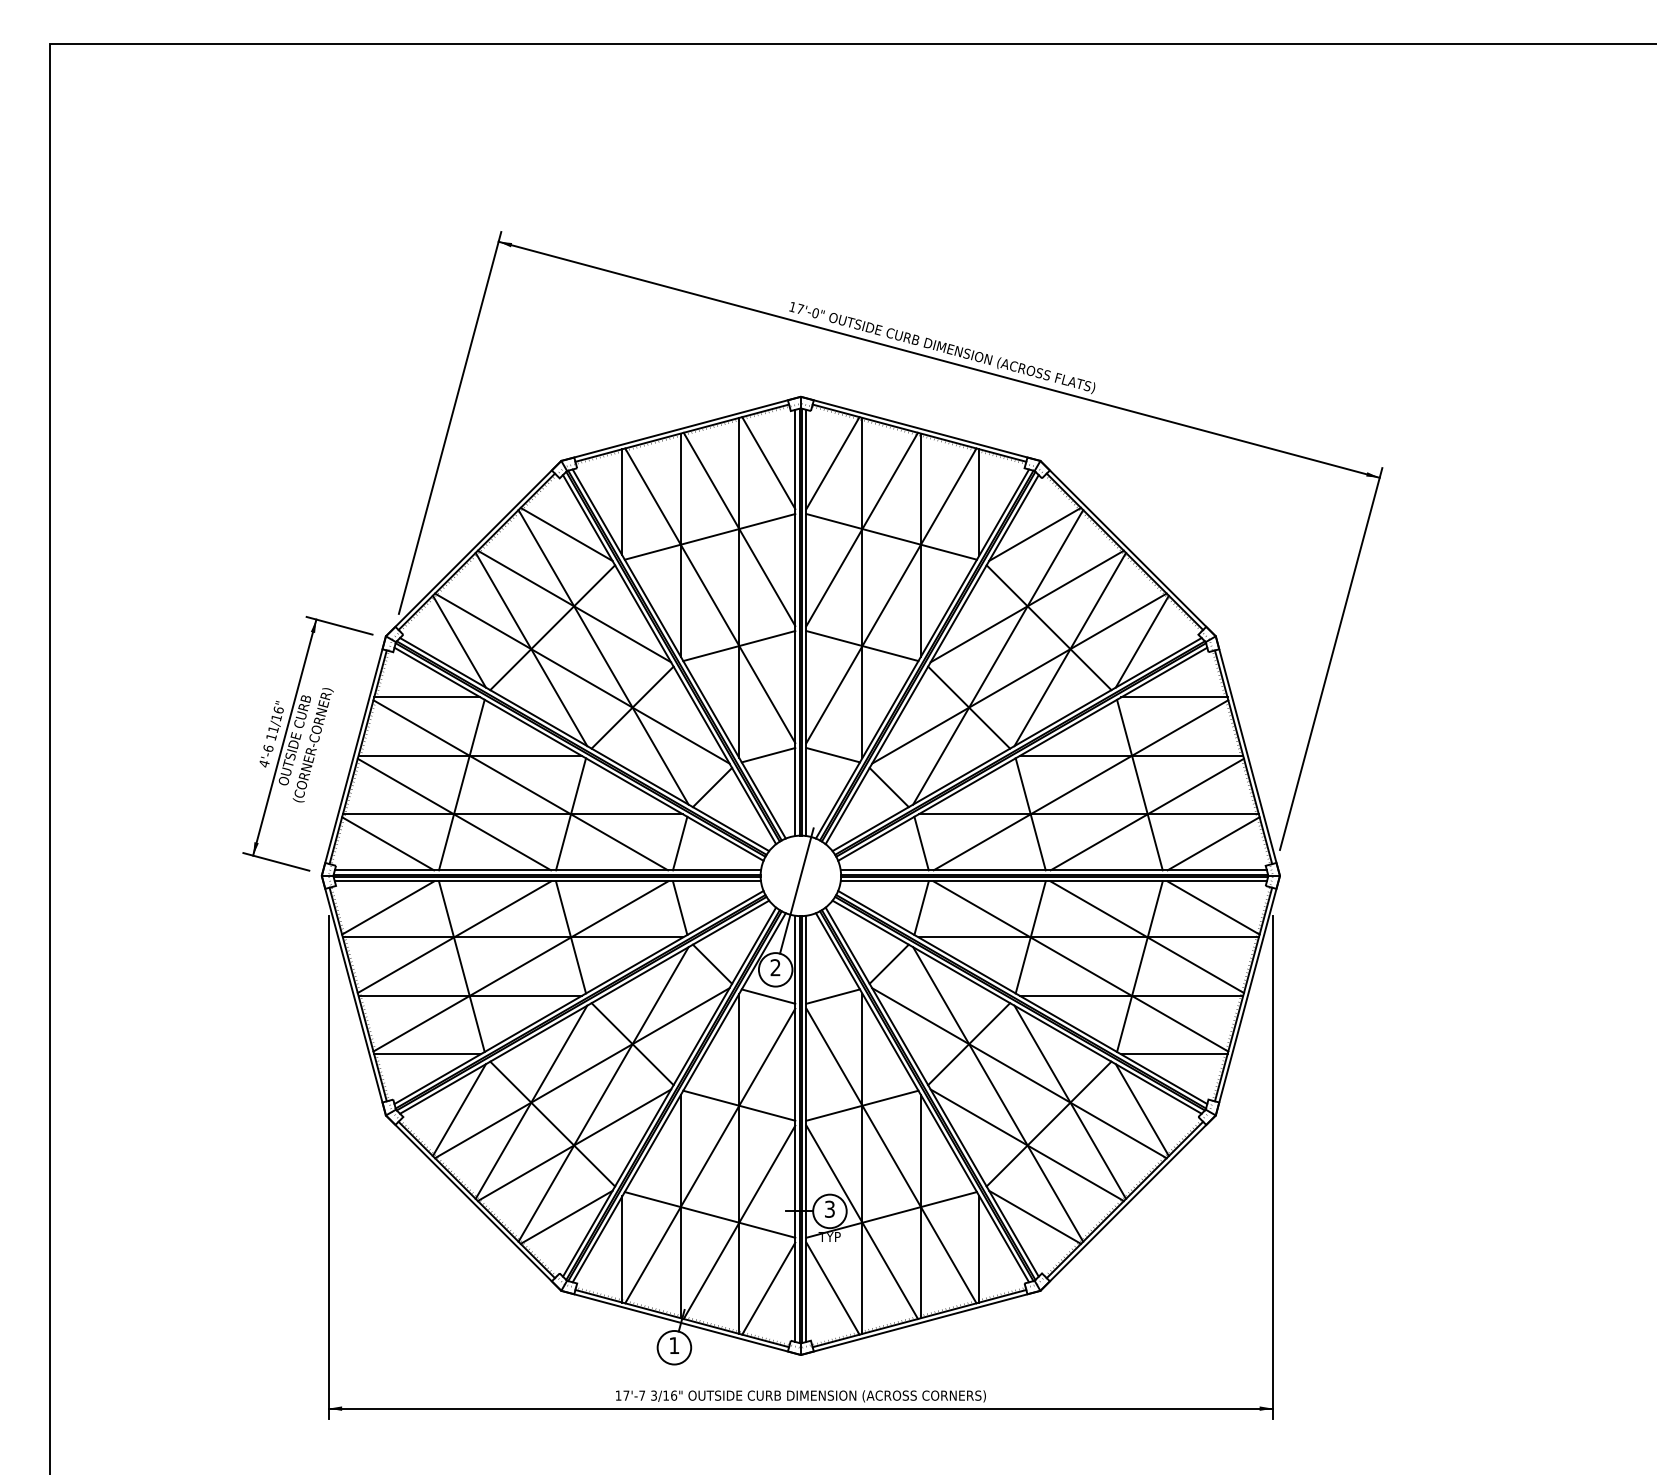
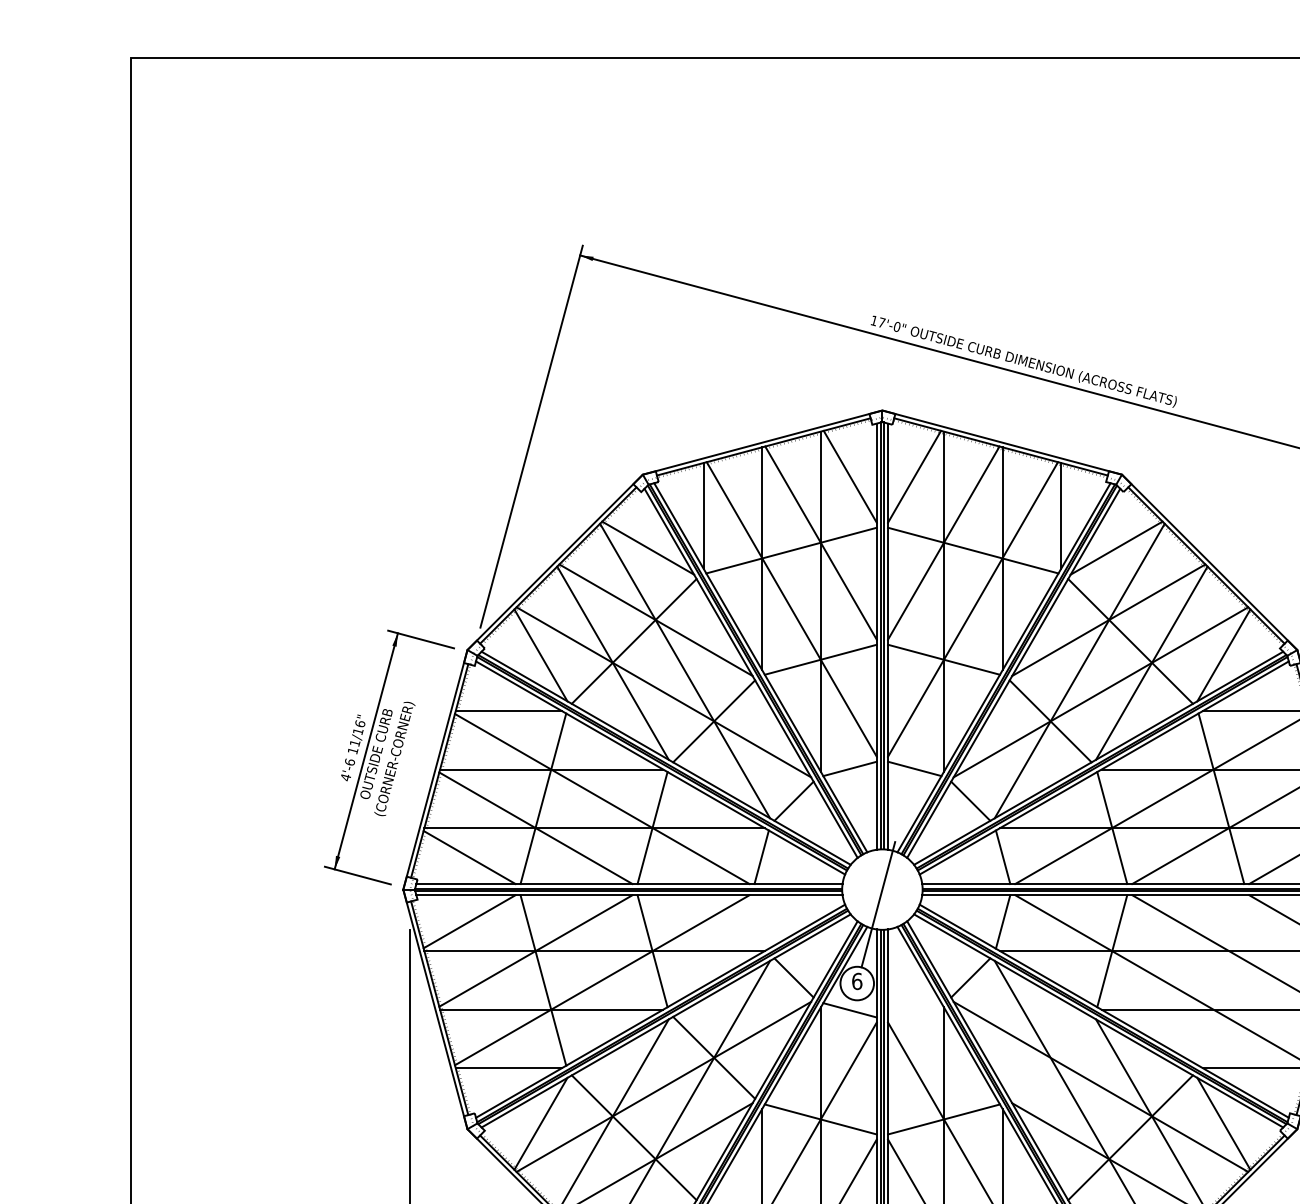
line: (680, 908) -> (762, 922), removed
line: (1139, 966) -> (1221, 980), removed
text: (775, 967) -> (857, 981), 2 -> 6
line: (832, 996) -> (914, 1010), removed
line: (969, 1044) -> (1051, 1058), removed

